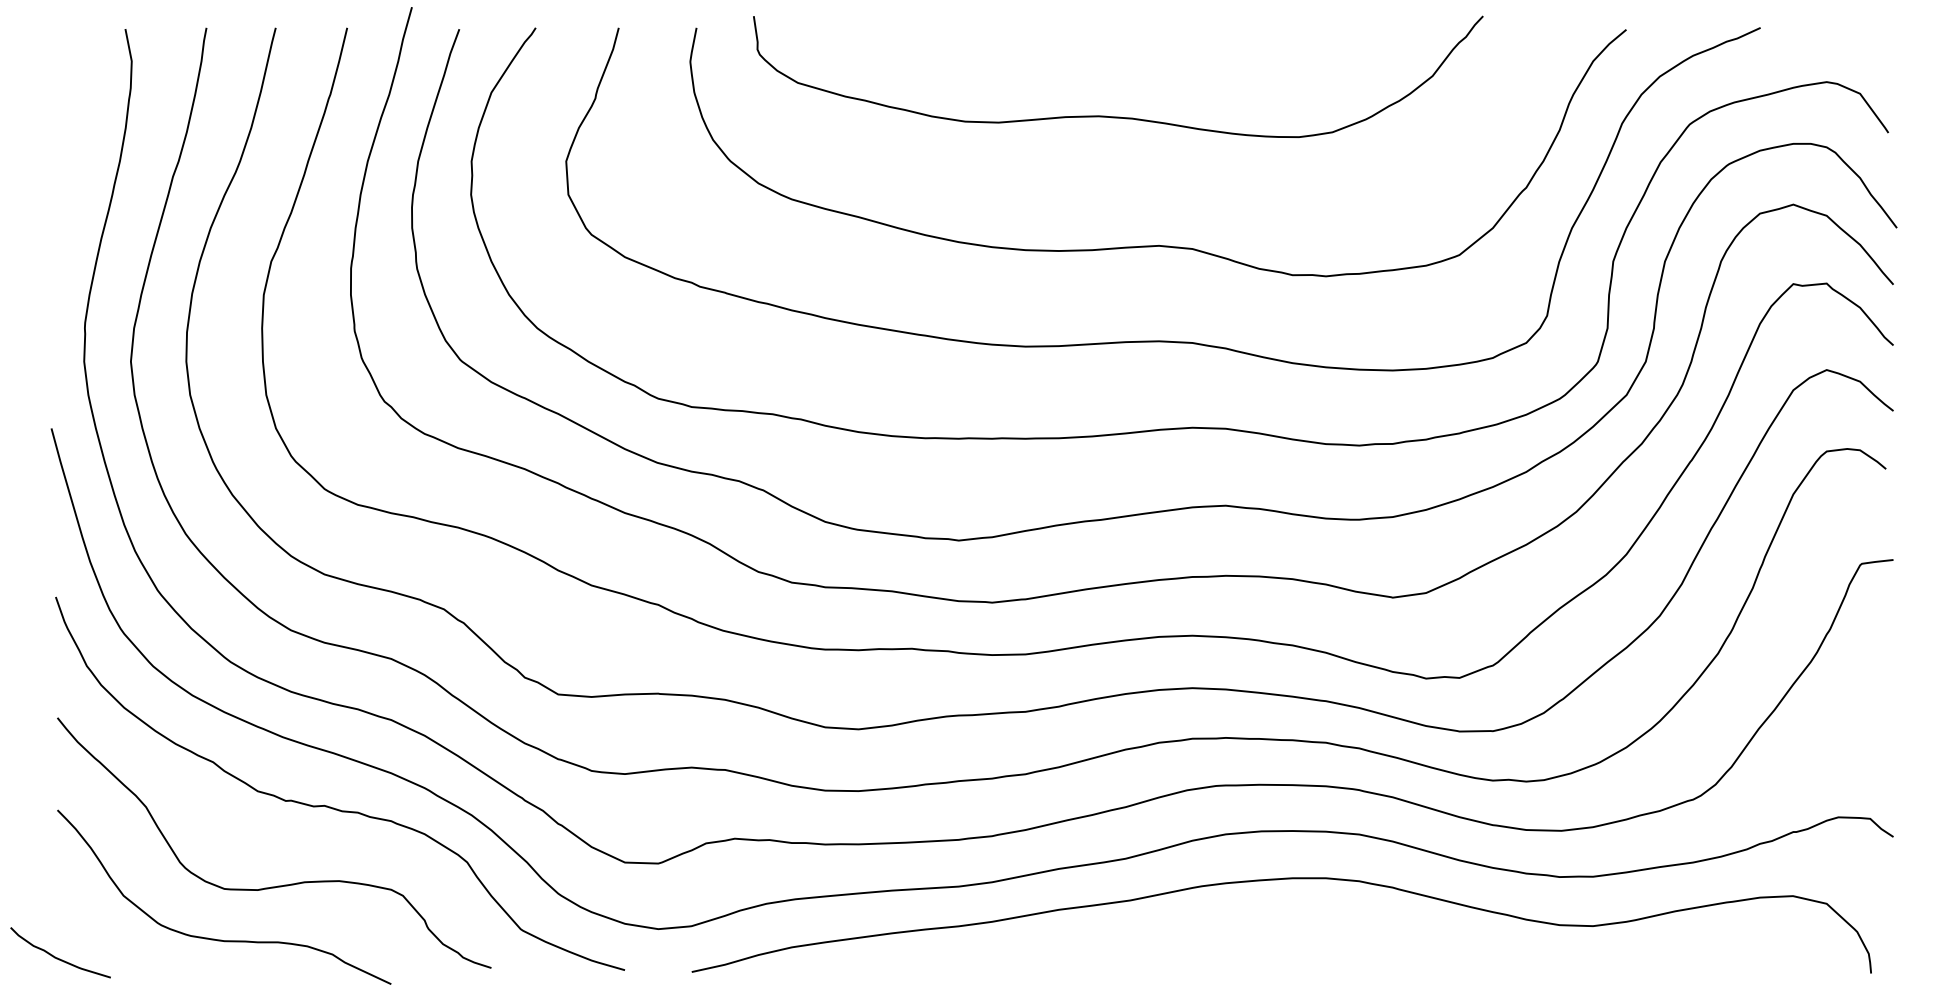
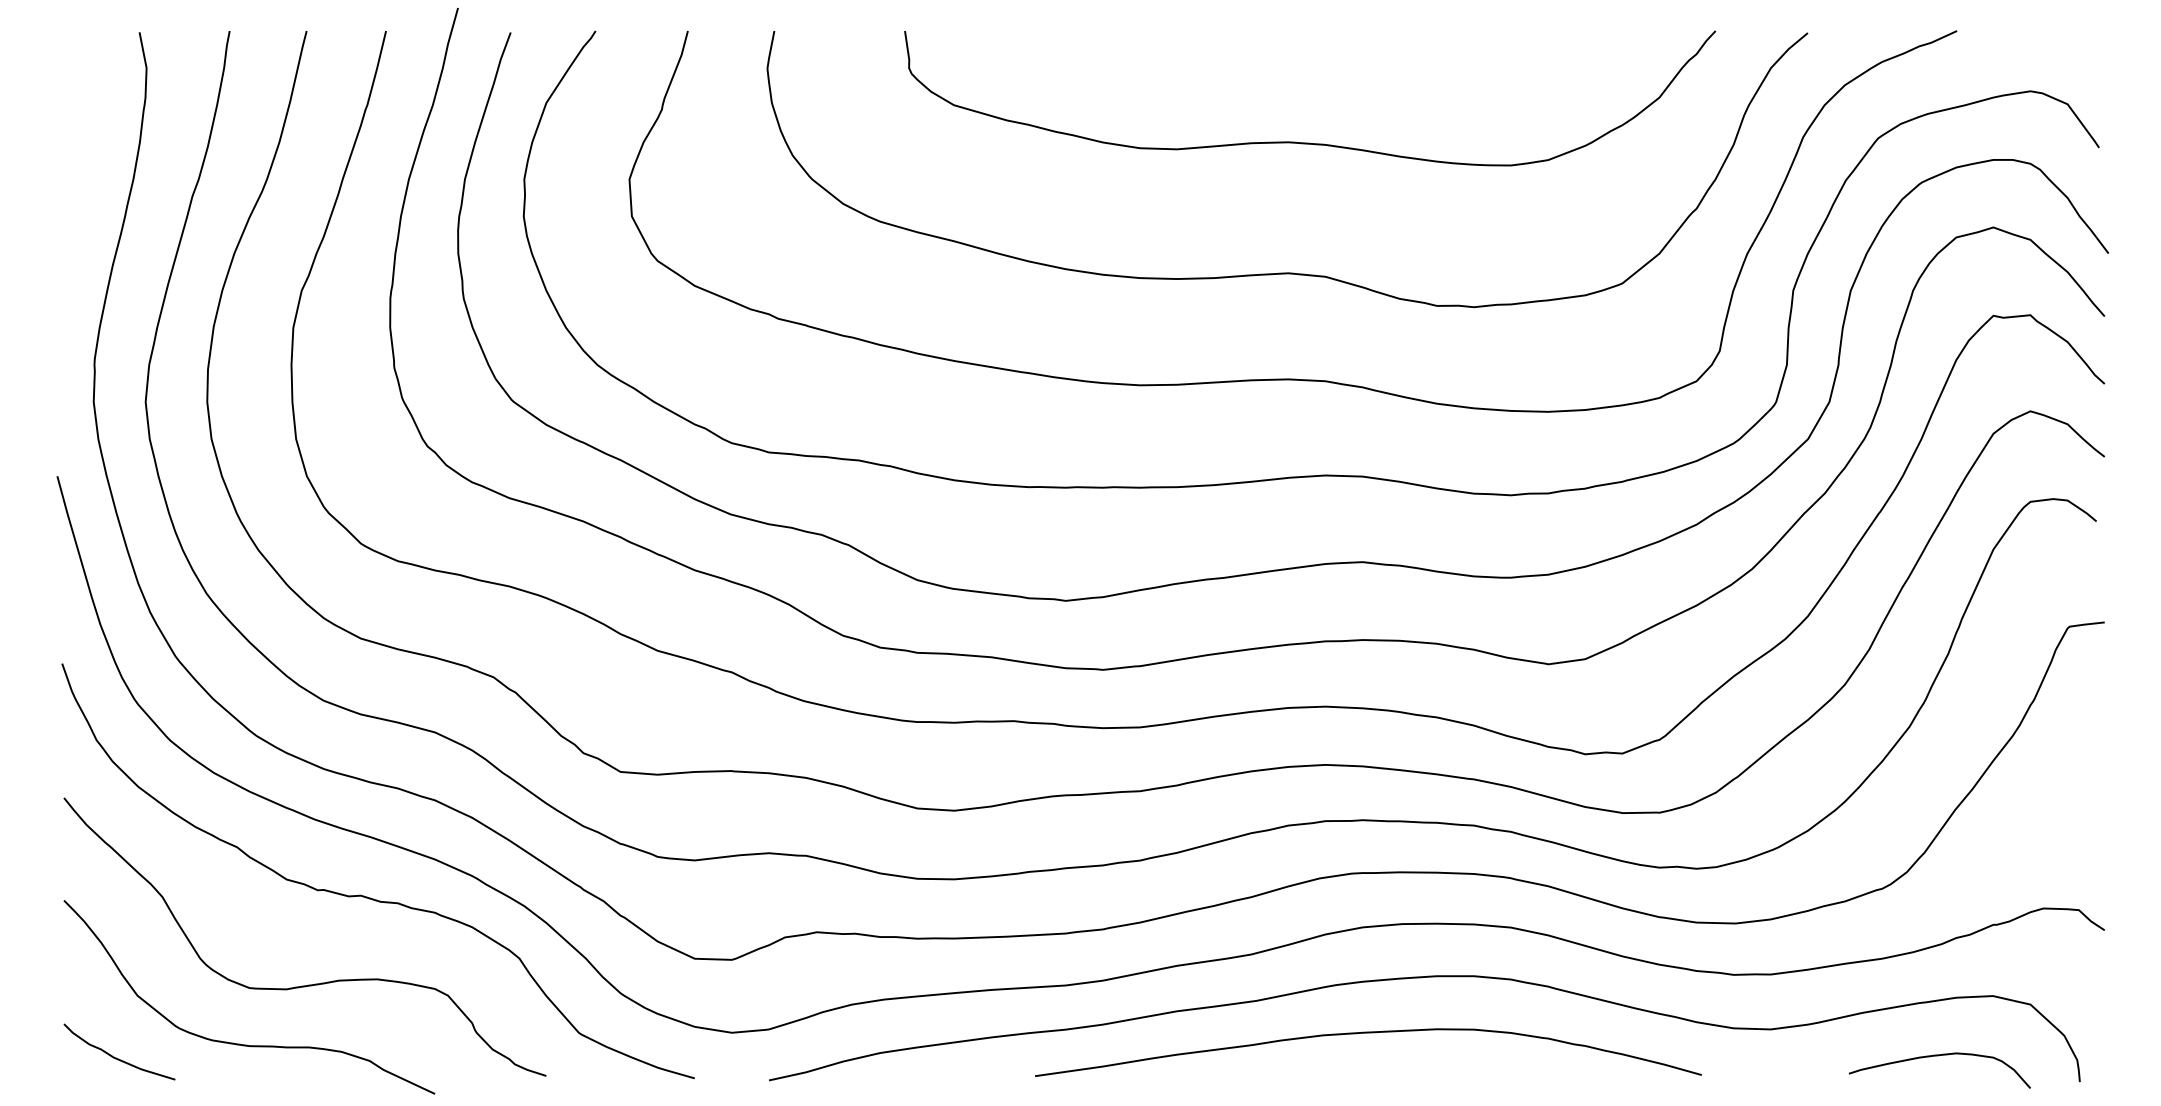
curve: (1118, 116) -> (1310, 142), moved
curve: (1231, 929) -> (1368, 1033), added
curve: (1743, 950) -> (1938, 1056), added
curve: (57, 957) -> (116, 1057), moved

